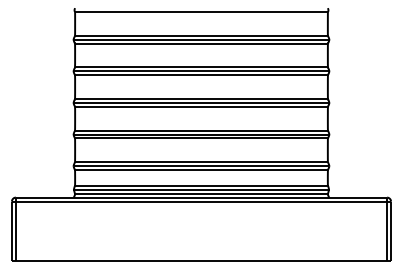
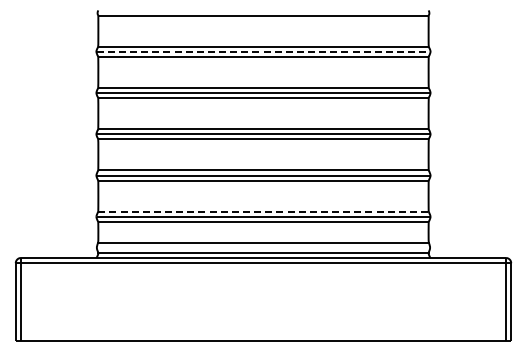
line: (201, 39) -> (263, 51), solid -> dashed
line: (202, 162) -> (264, 211), solid -> dashed
line: (201, 189) -> (263, 247), removed

